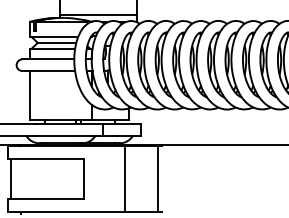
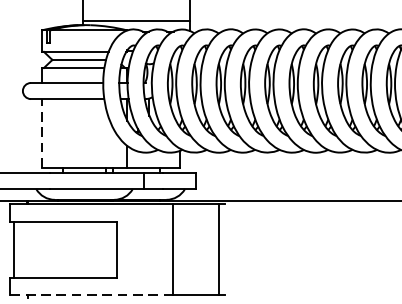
line: (30, 95) -> (42, 133), solid -> dashed
line: (65, 211) -> (90, 294), solid -> dashed

